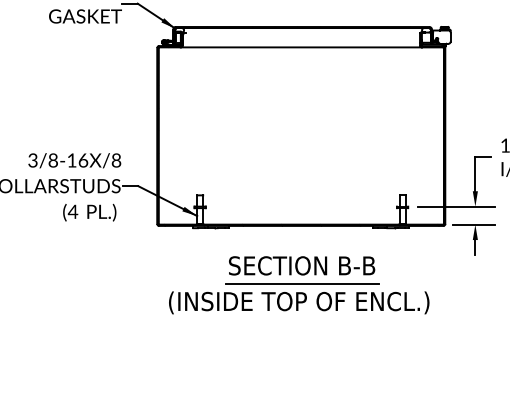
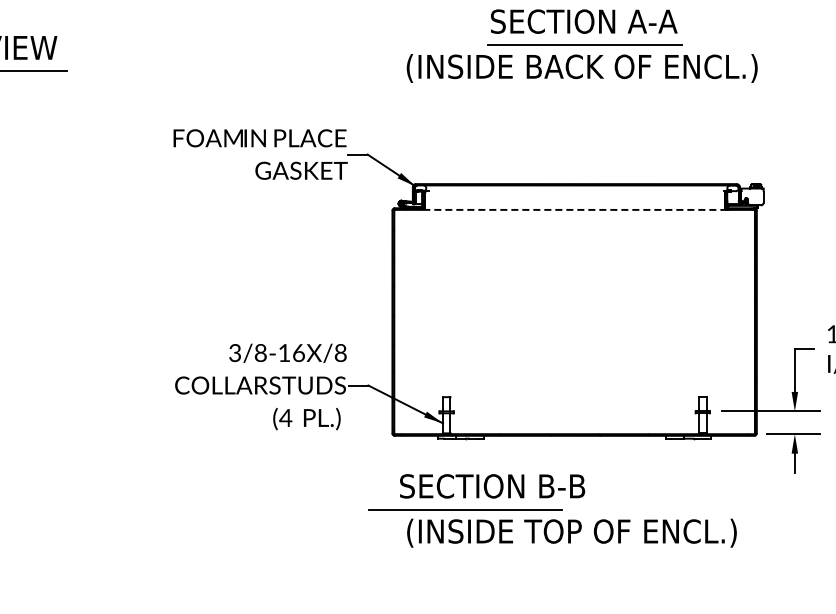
line: (301, 47) -> (574, 209), solid -> dashed
text: (301, 265) -> (492, 486), moved
line: (302, 284) -> (465, 509), moved

